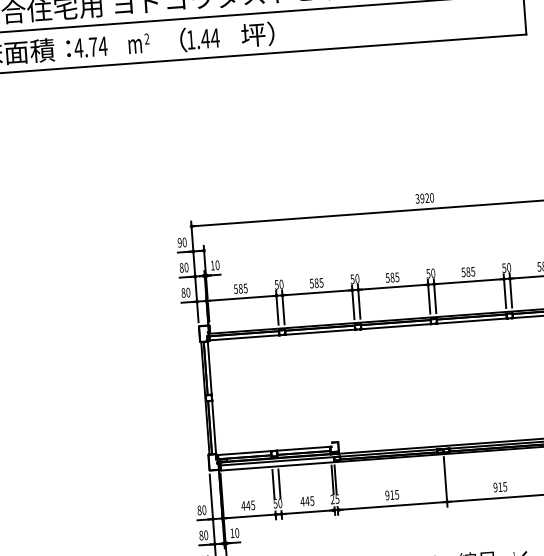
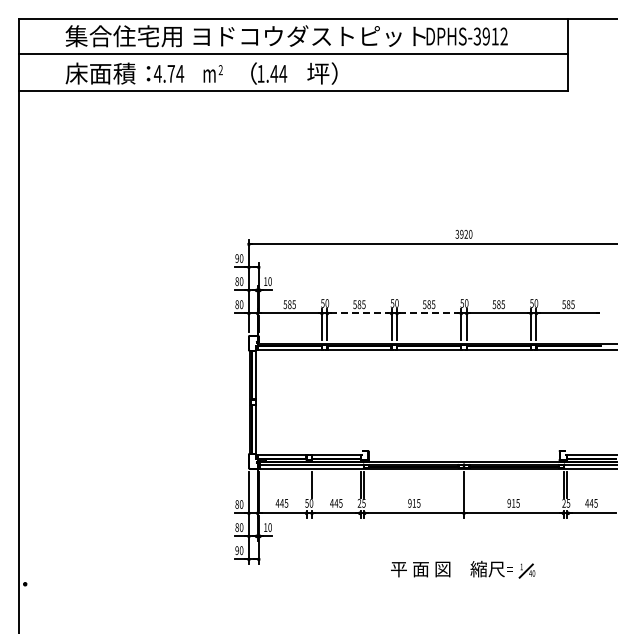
line: (393, 287) -> (429, 313), solid -> dashed
line: (317, 292) -> (359, 313), solid -> dashed
line: (273, 484) -> (306, 485), removed

